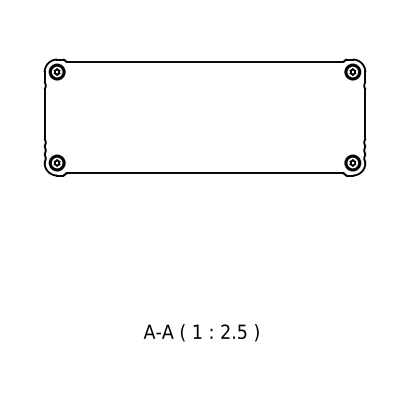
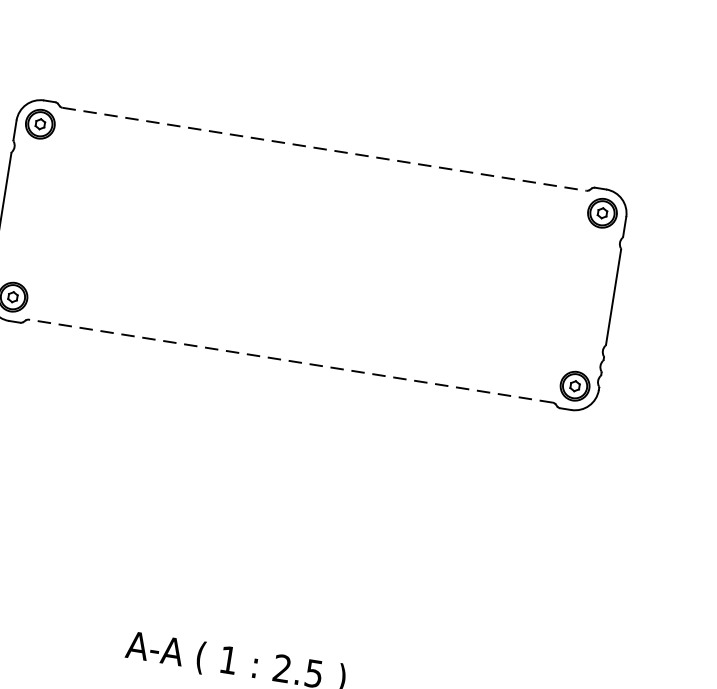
line: (204, 61) -> (323, 148), solid -> dashed
line: (204, 173) -> (289, 361), solid -> dashed

